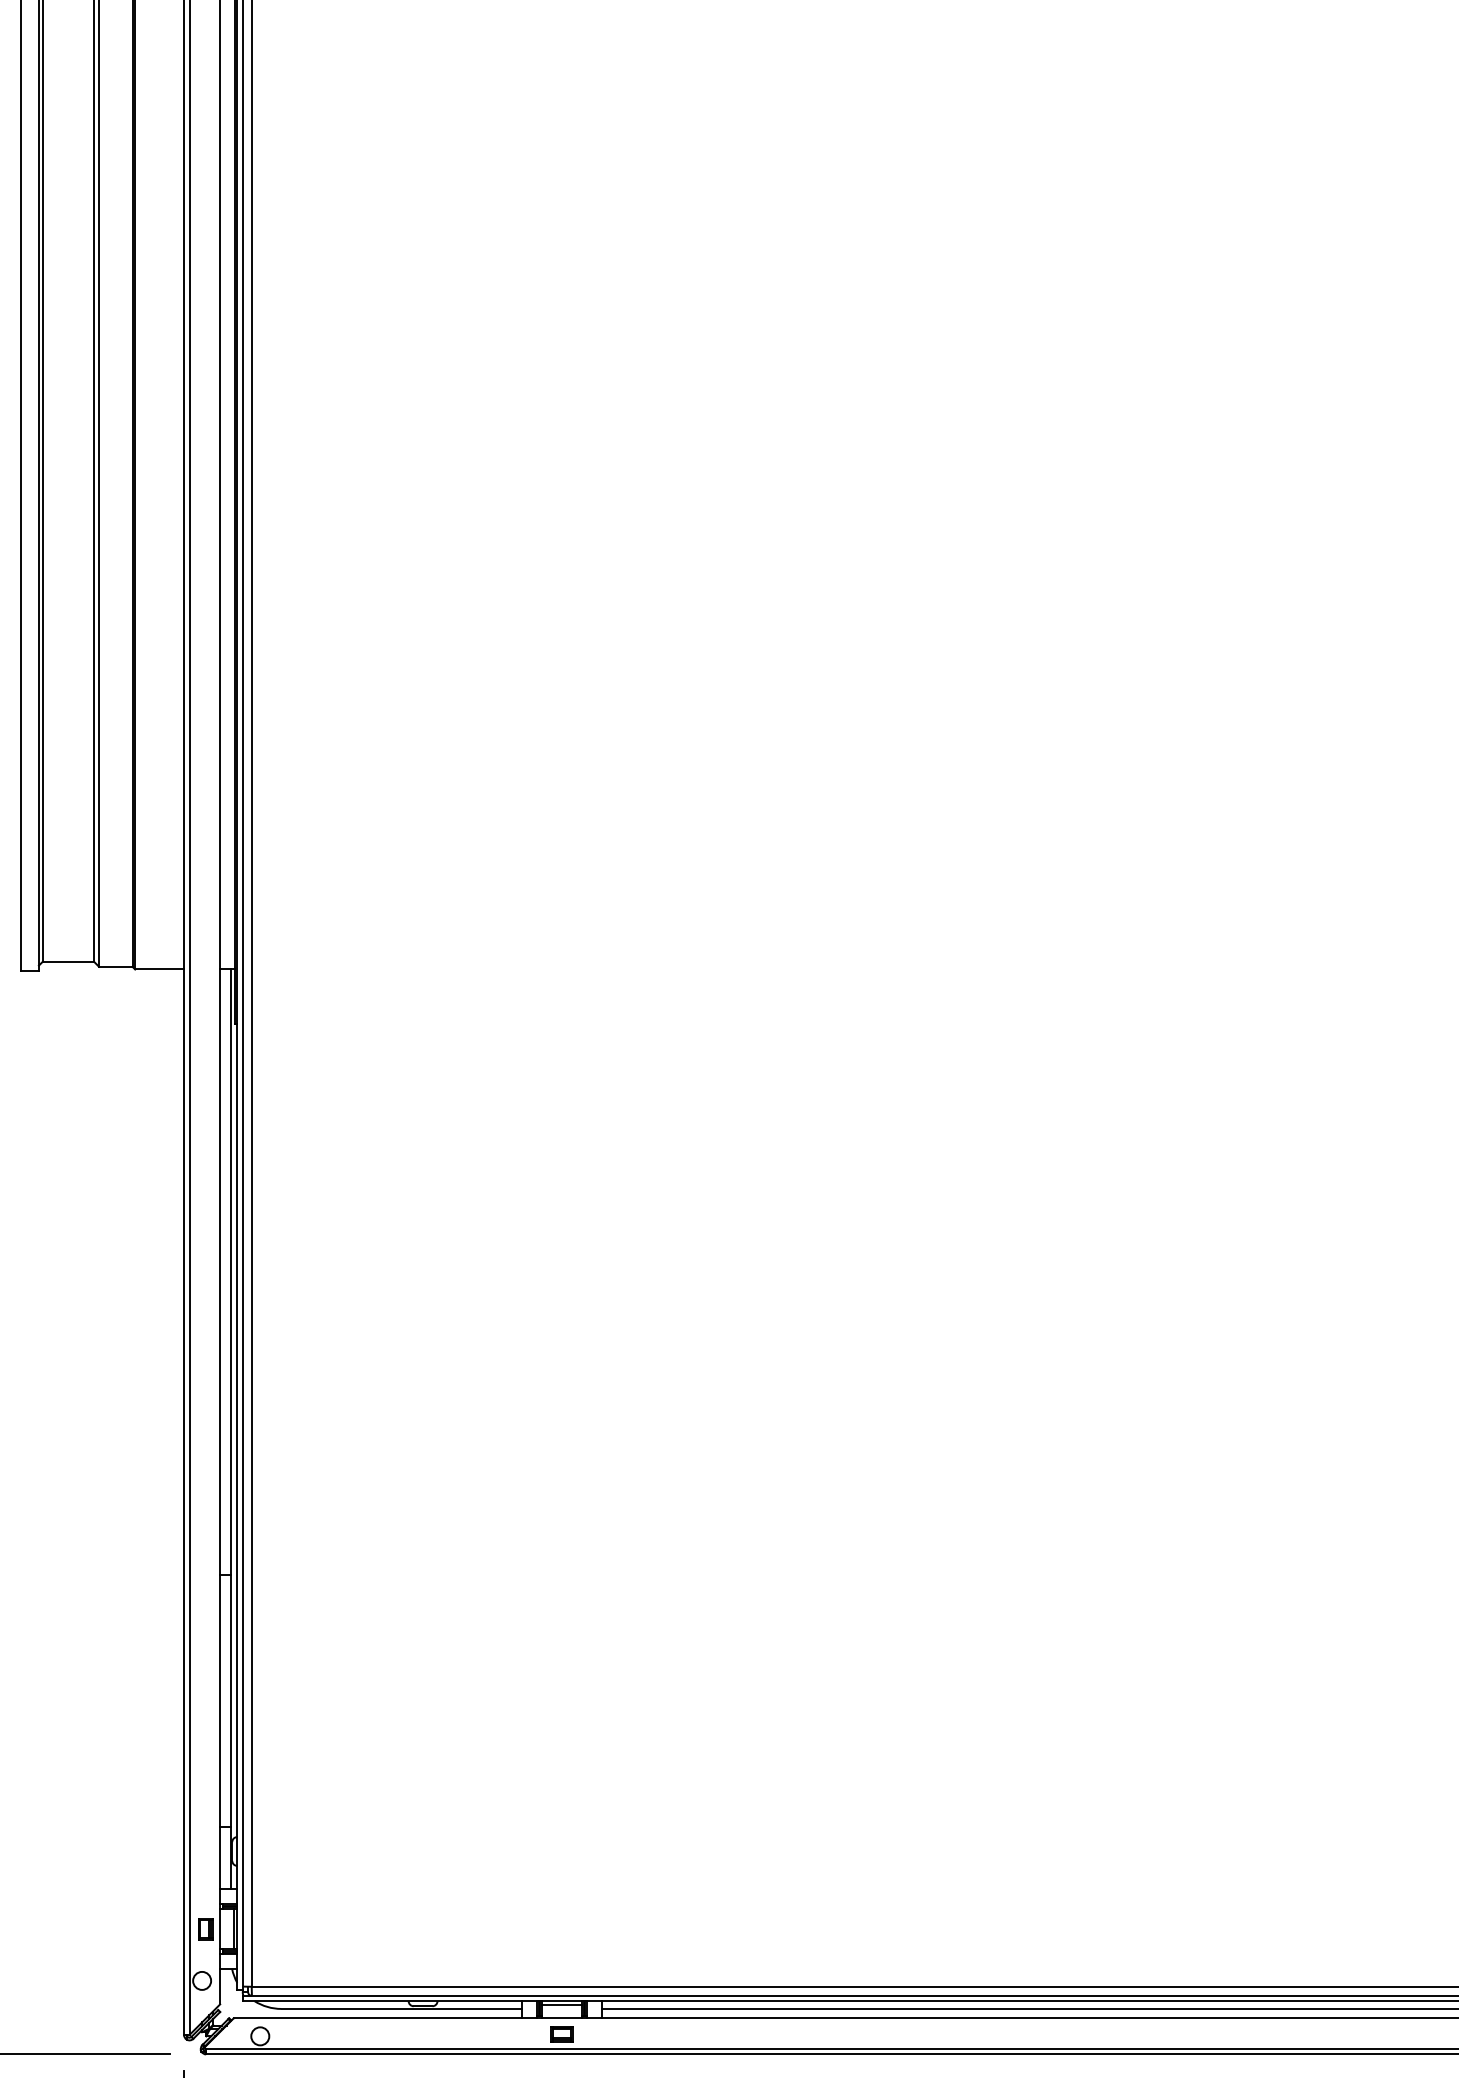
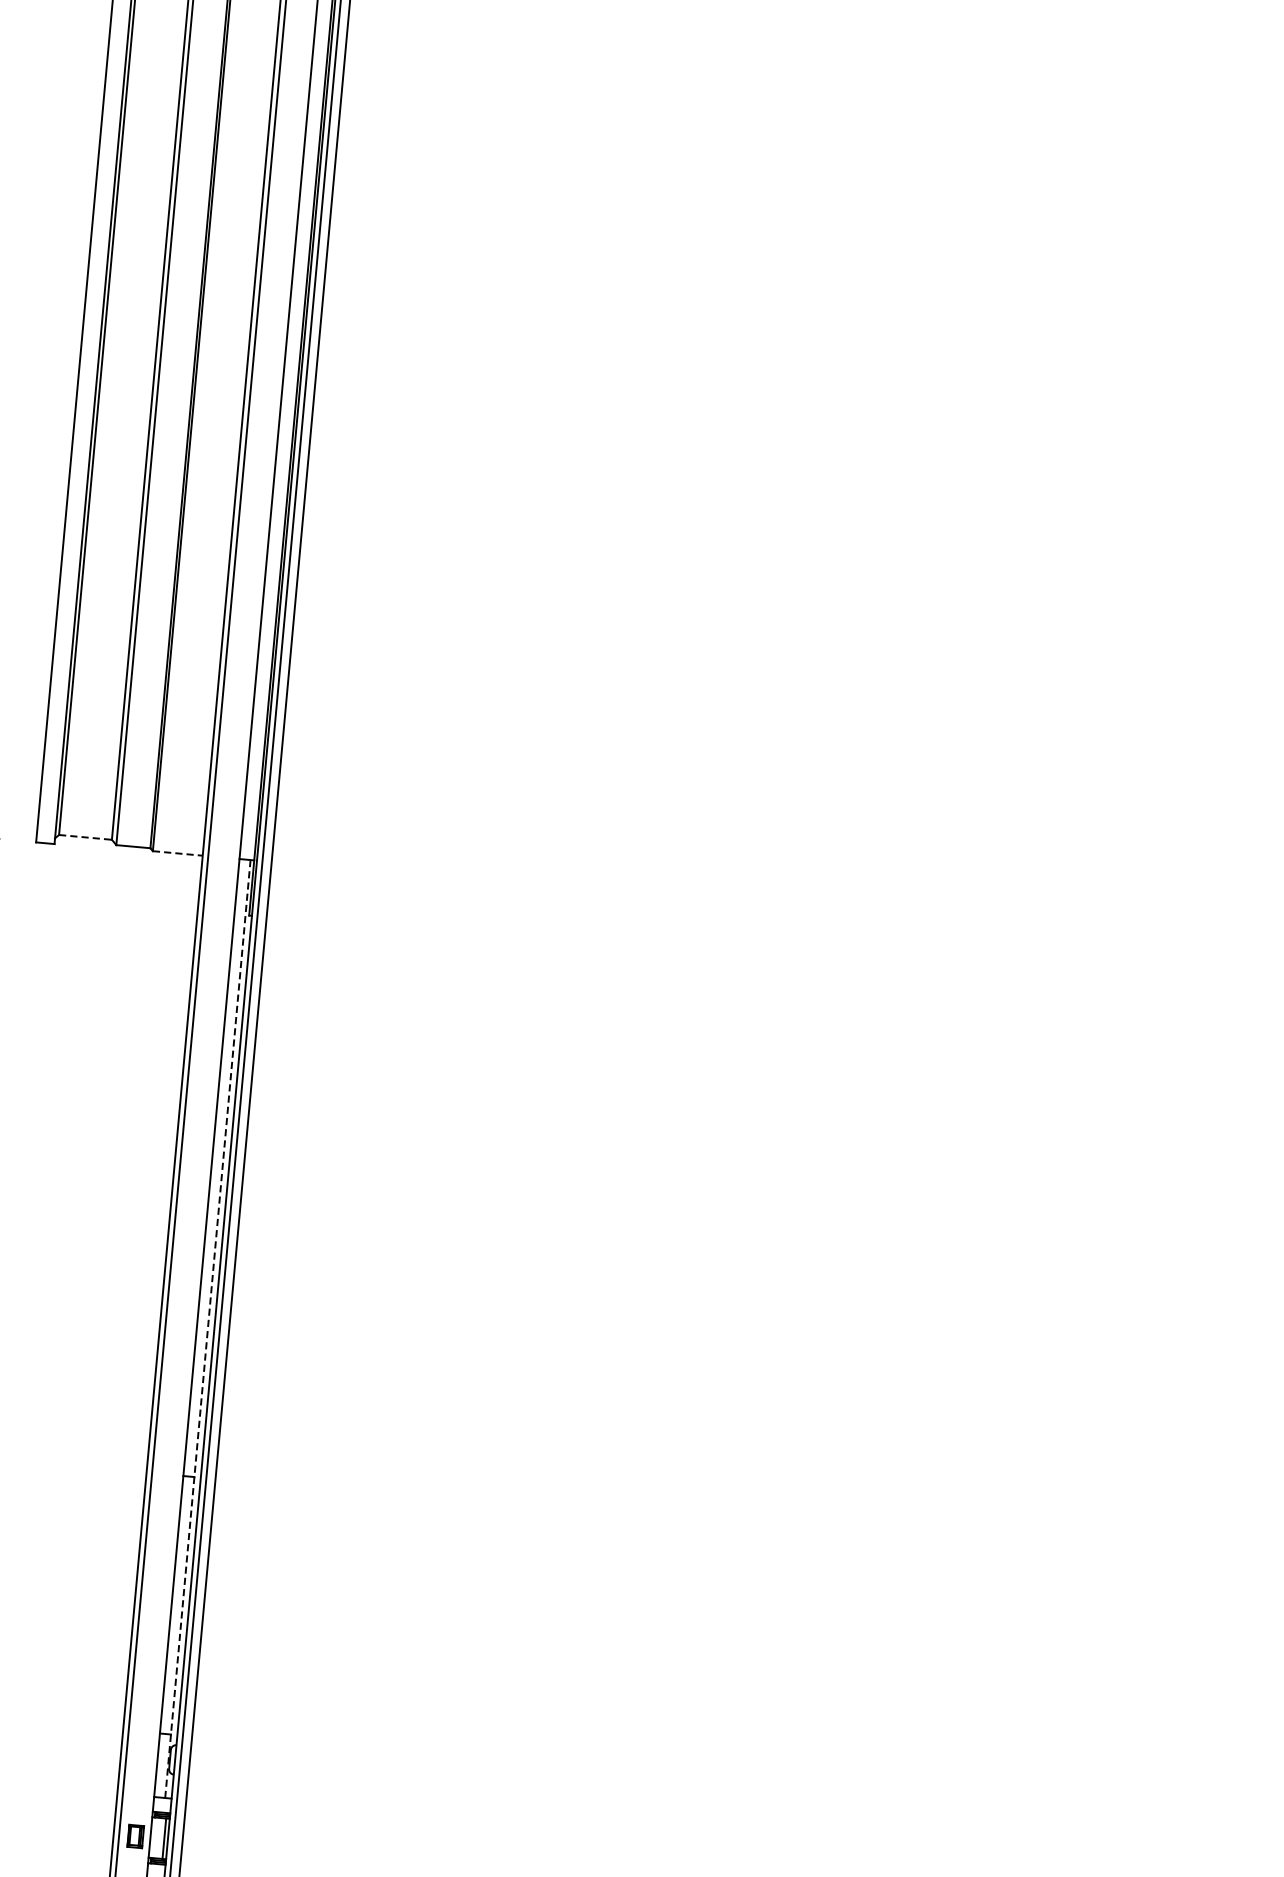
line: (68, 962) -> (85, 837), solid -> dashed
line: (160, 969) -> (178, 853), solid -> dashed
line: (231, 1429) -> (208, 1329), solid -> dashed

